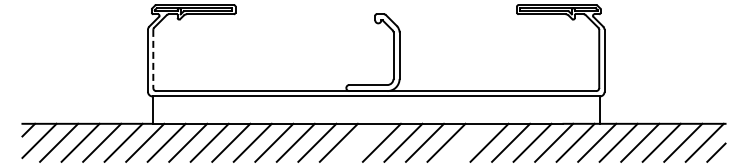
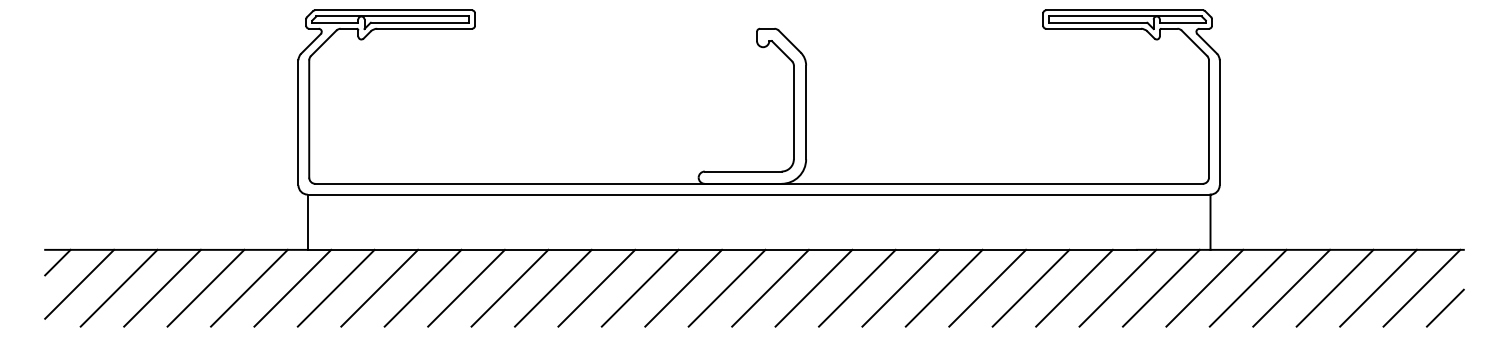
line: (153, 59) -> (309, 120), dashed -> solid
line: (360, 142) -> (727, 287), added
line: (468, 142) -> (945, 287), added

